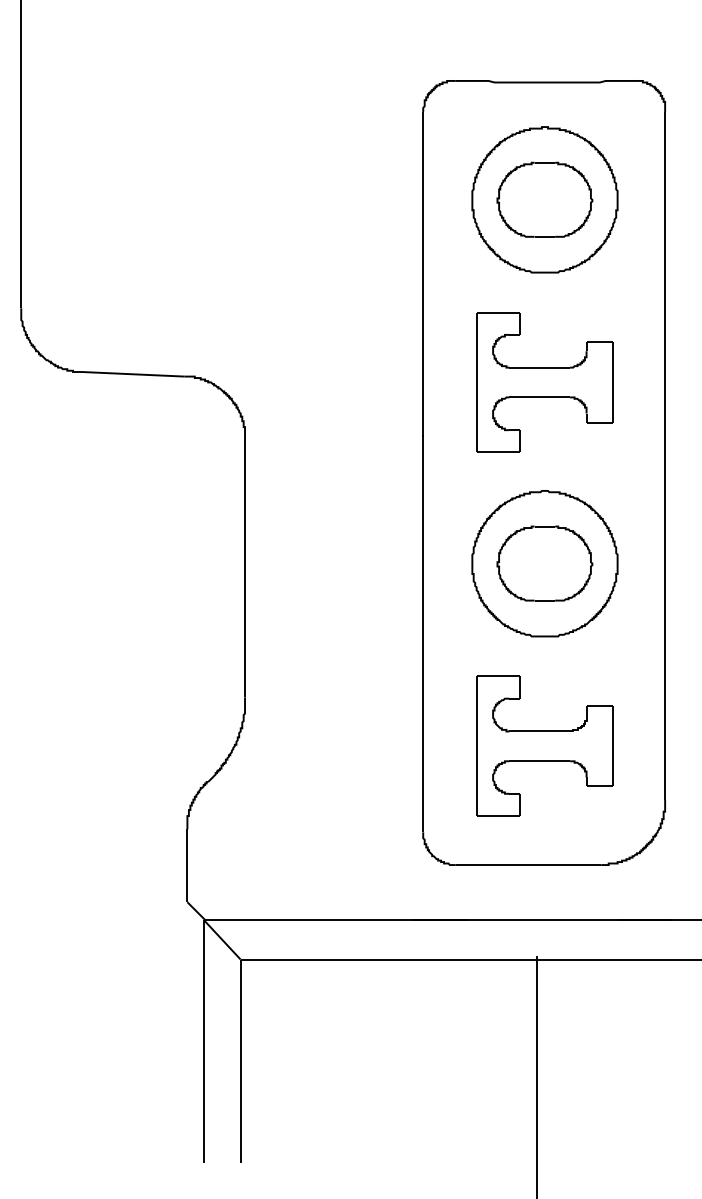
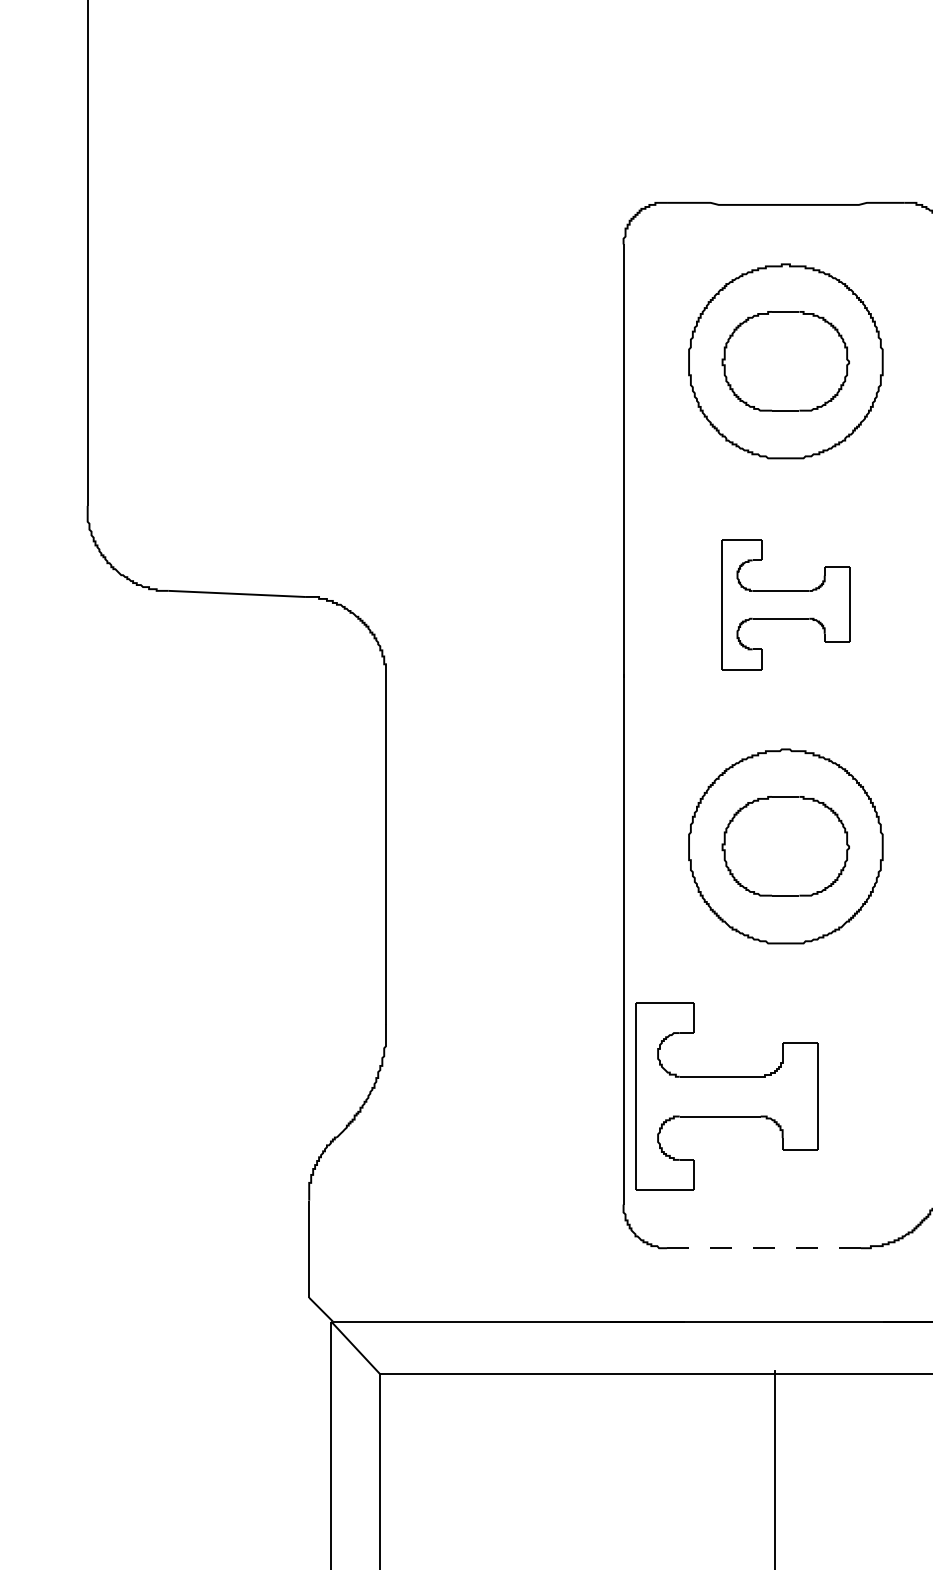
part: (544, 382) -> (785, 604), size x0.7
part: (544, 745) -> (726, 1095), moved
line: (528, 865) -> (763, 1248), solid -> dashed

